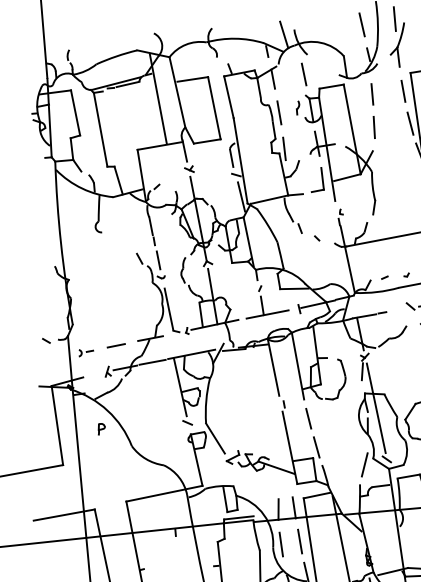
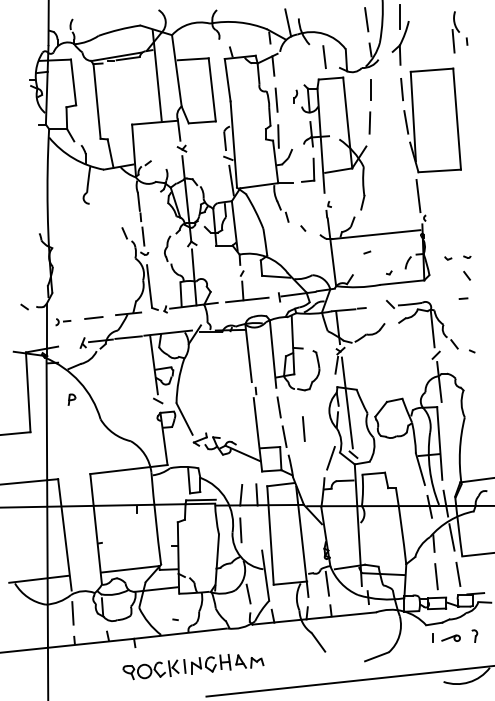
line: (303, 73) -> (324, 56), moved
line: (385, 277) -> (367, 252), moved
line: (299, 541) -> (303, 428), moved

